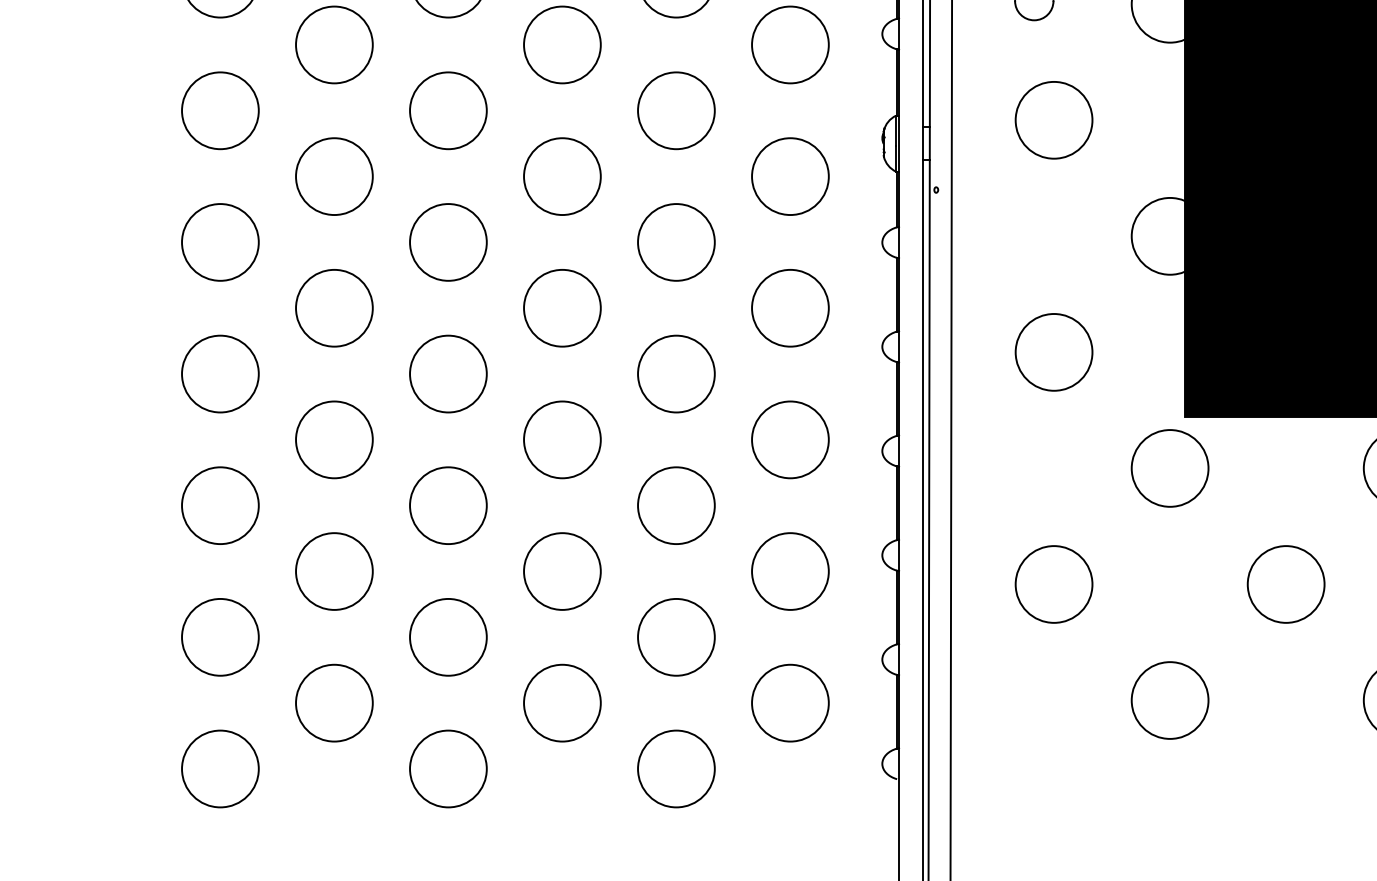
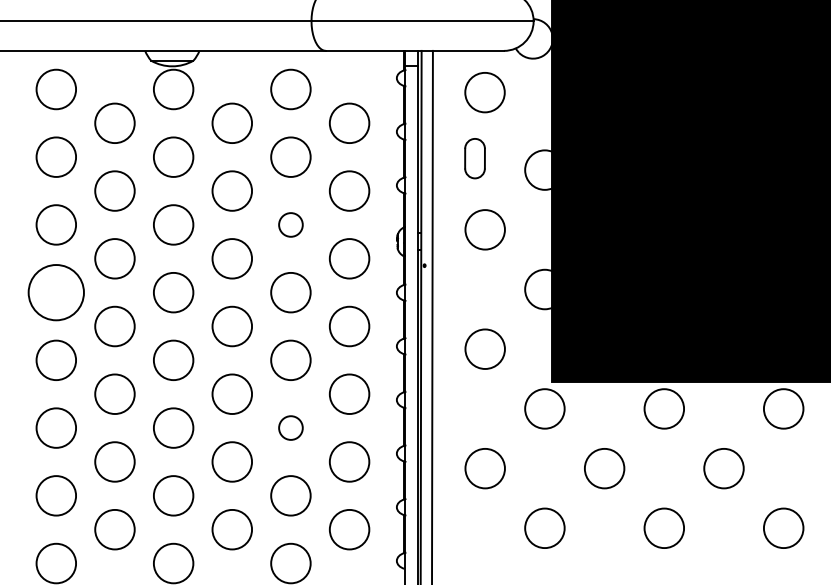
circle: (675, 109) -> (290, 224), size x0.6
circle: (220, 242) -> (56, 292), size x1.4
circle: (675, 504) -> (290, 427), size x0.6

